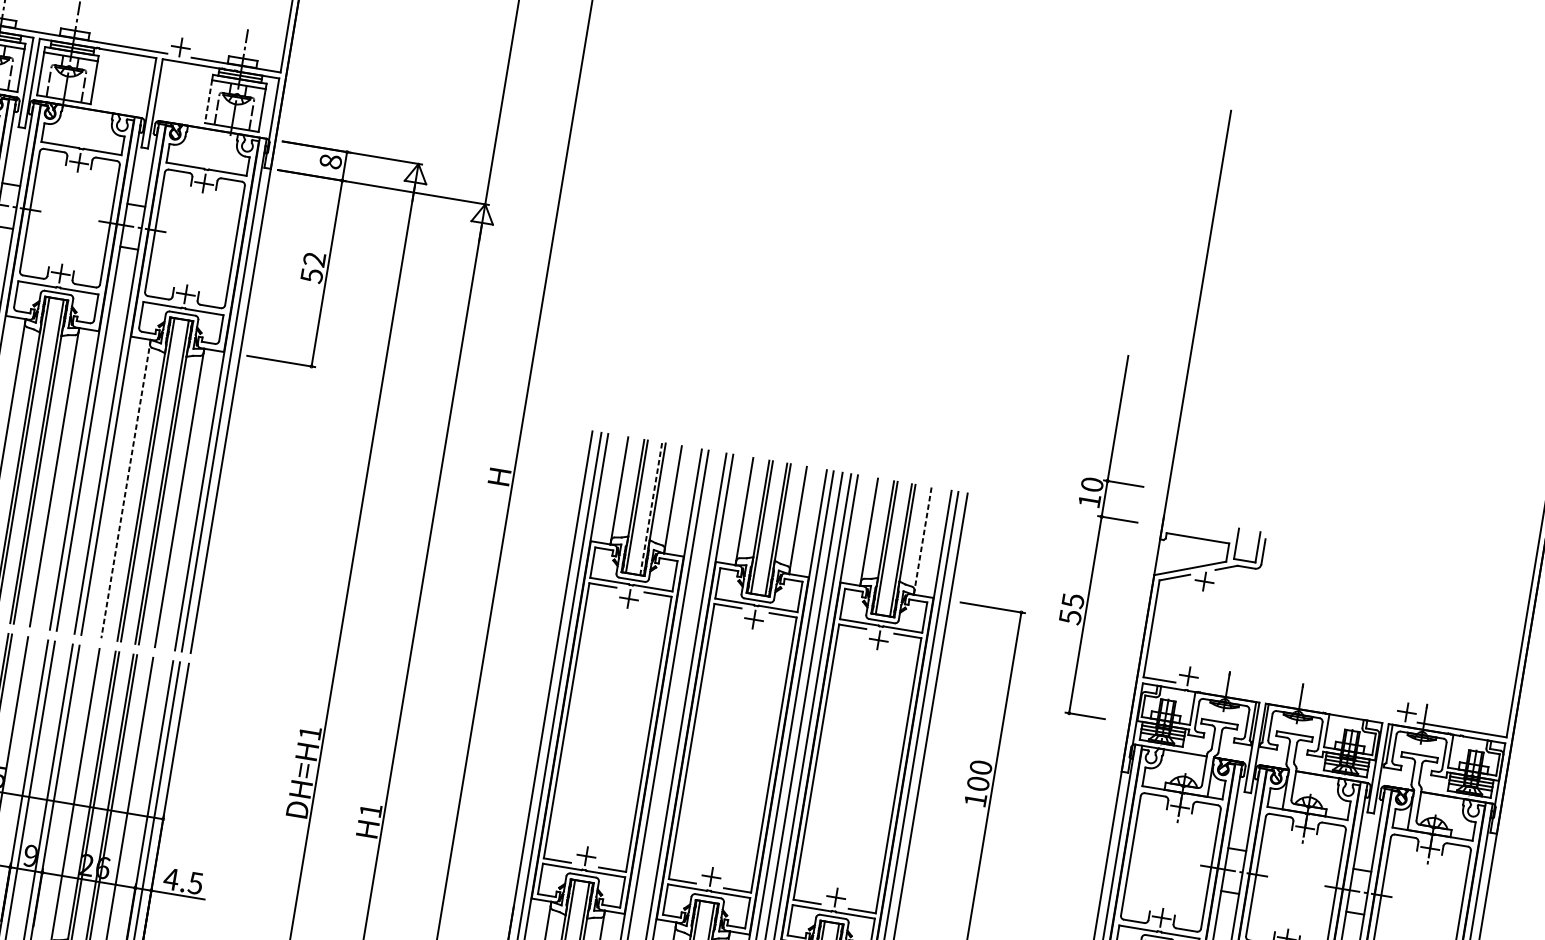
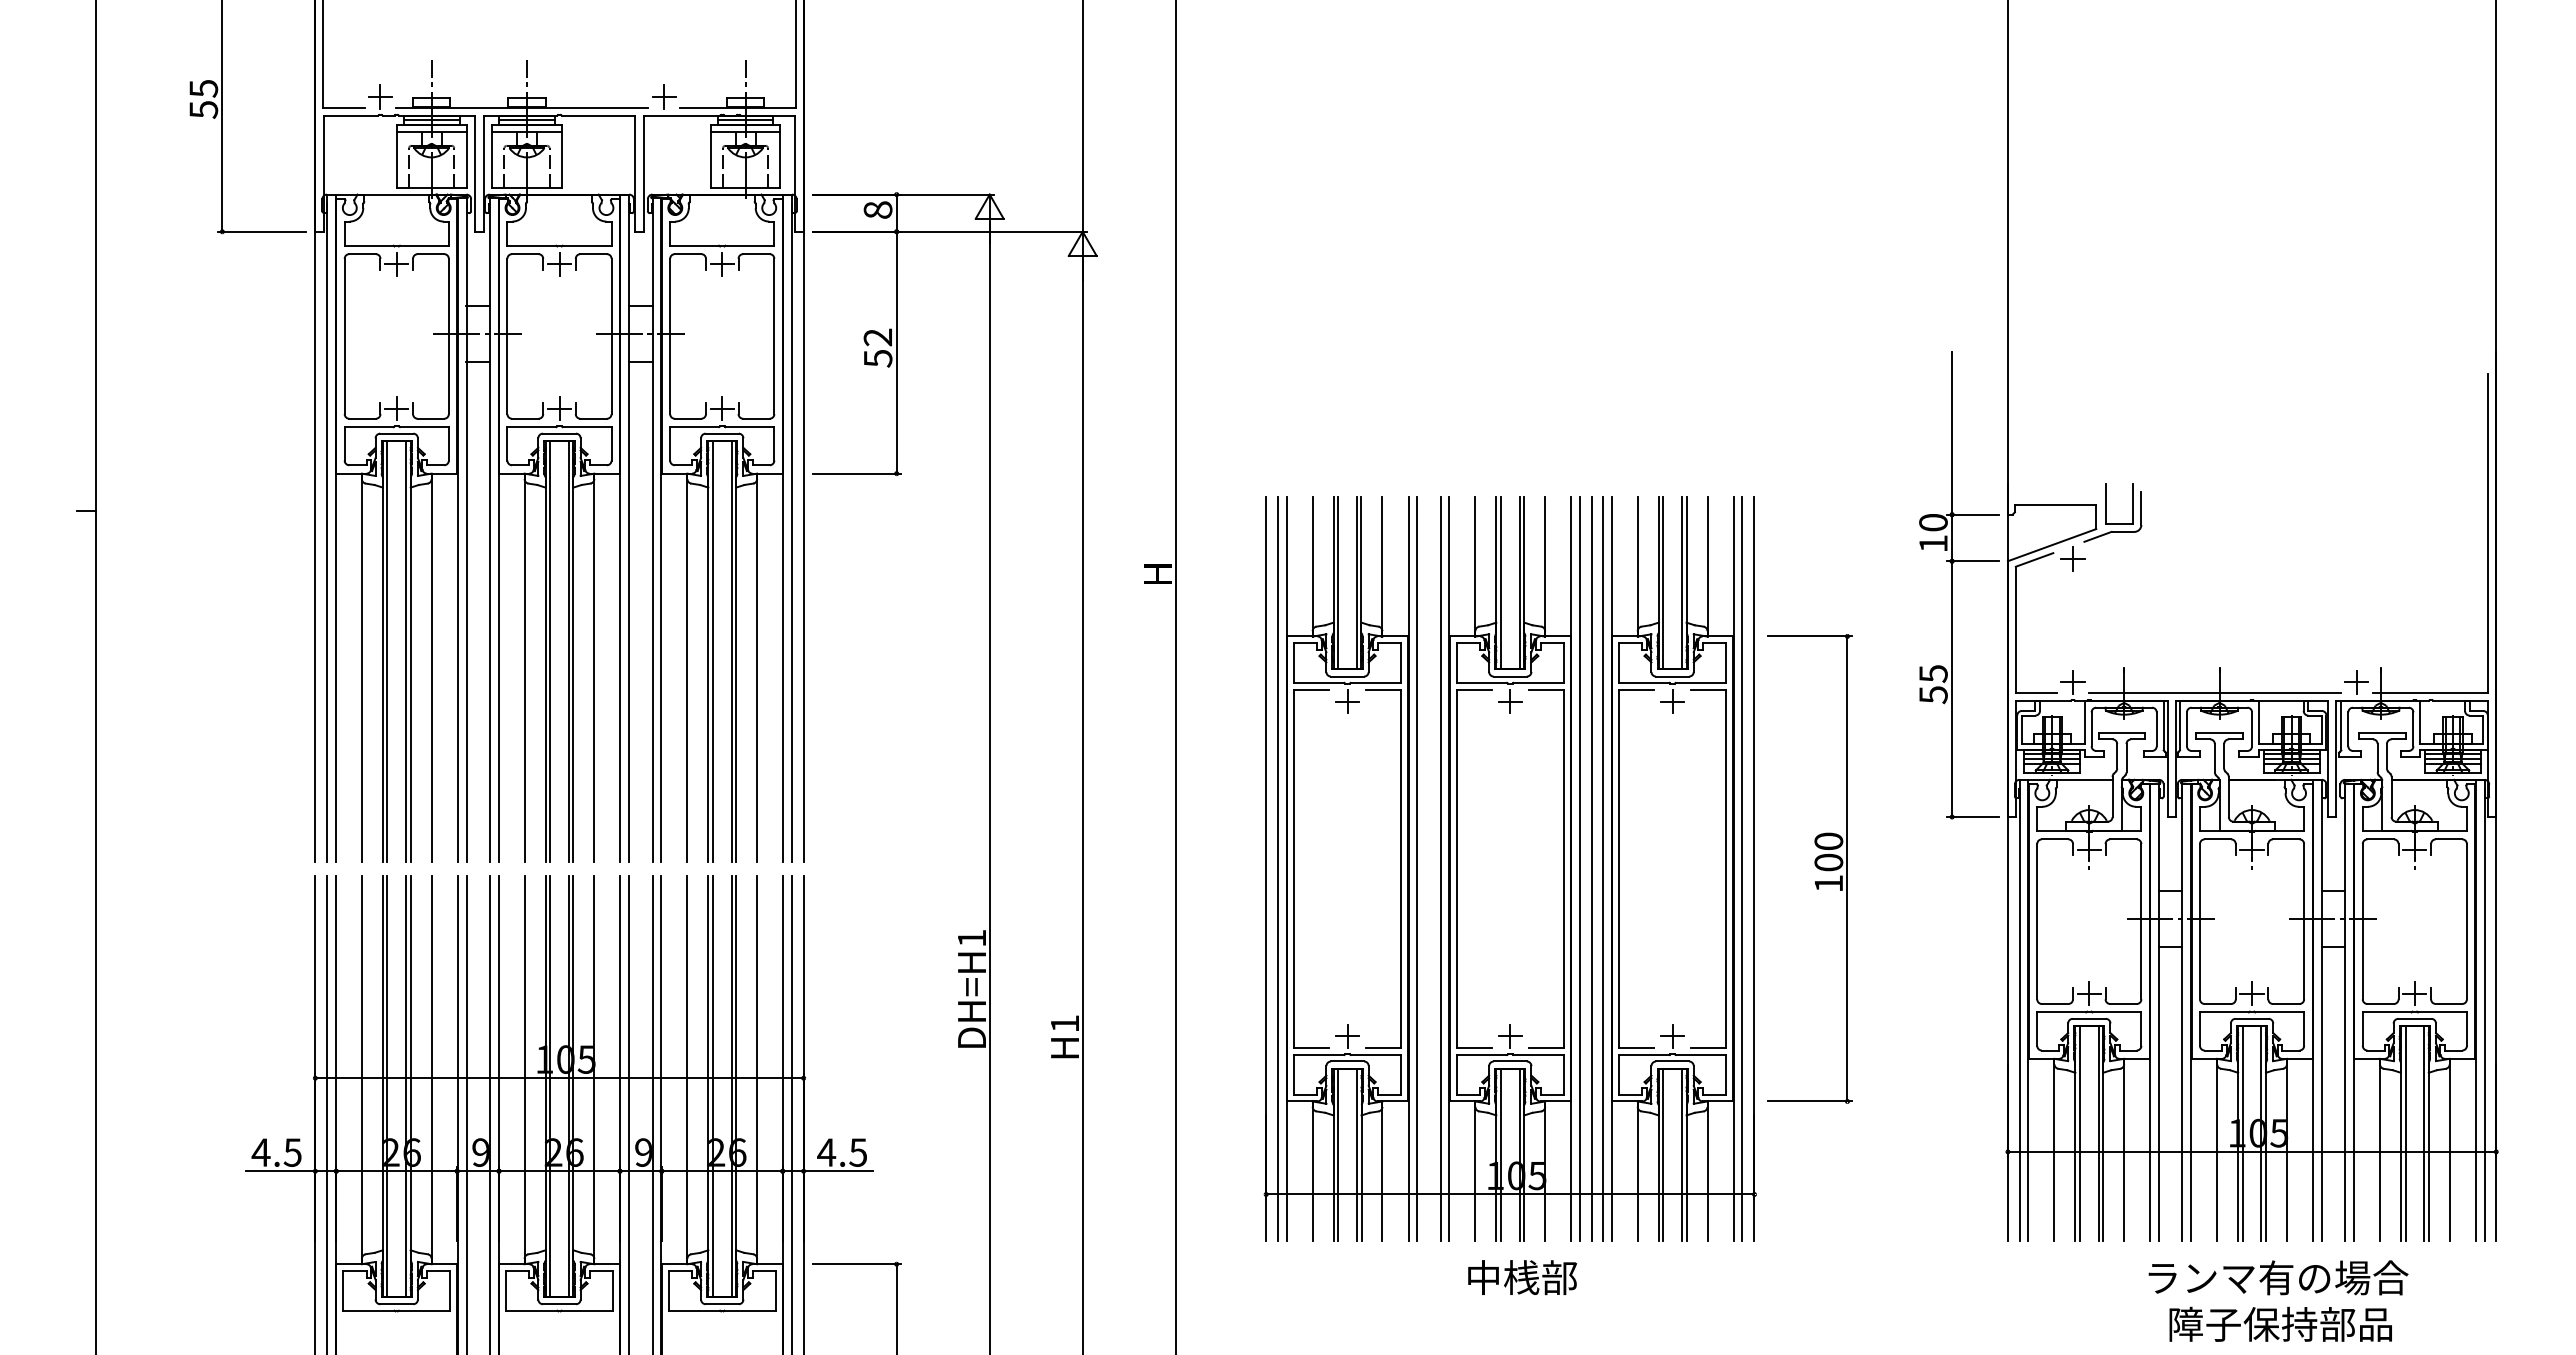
line: (208, 101) -> (710, 159), dashed -> solid
line: (126, 489) -> (687, 668), dashed -> solid
line: (651, 508) -> (1356, 582), dashed -> solid
part: (1098, 535) -> (1952, 585), moved
line: (922, 540) -> (1707, 566), dashed -> solid
line: (1296, 702) -> (2214, 692), added

